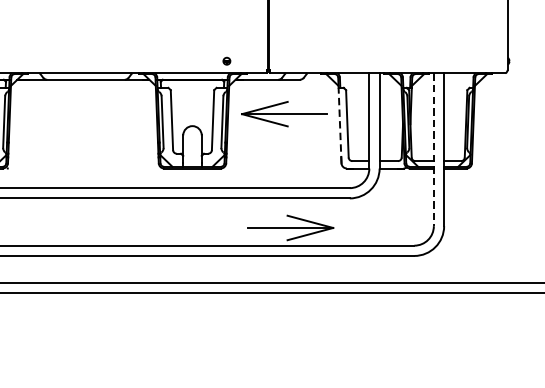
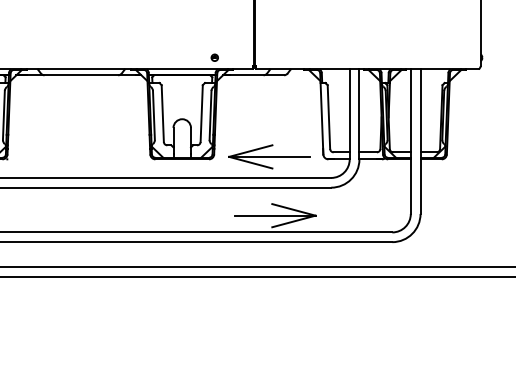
part: (284, 113) -> (269, 156), moved
line: (339, 125) -> (321, 118), dashed -> solid
line: (433, 150) -> (410, 142), dashed -> solid

